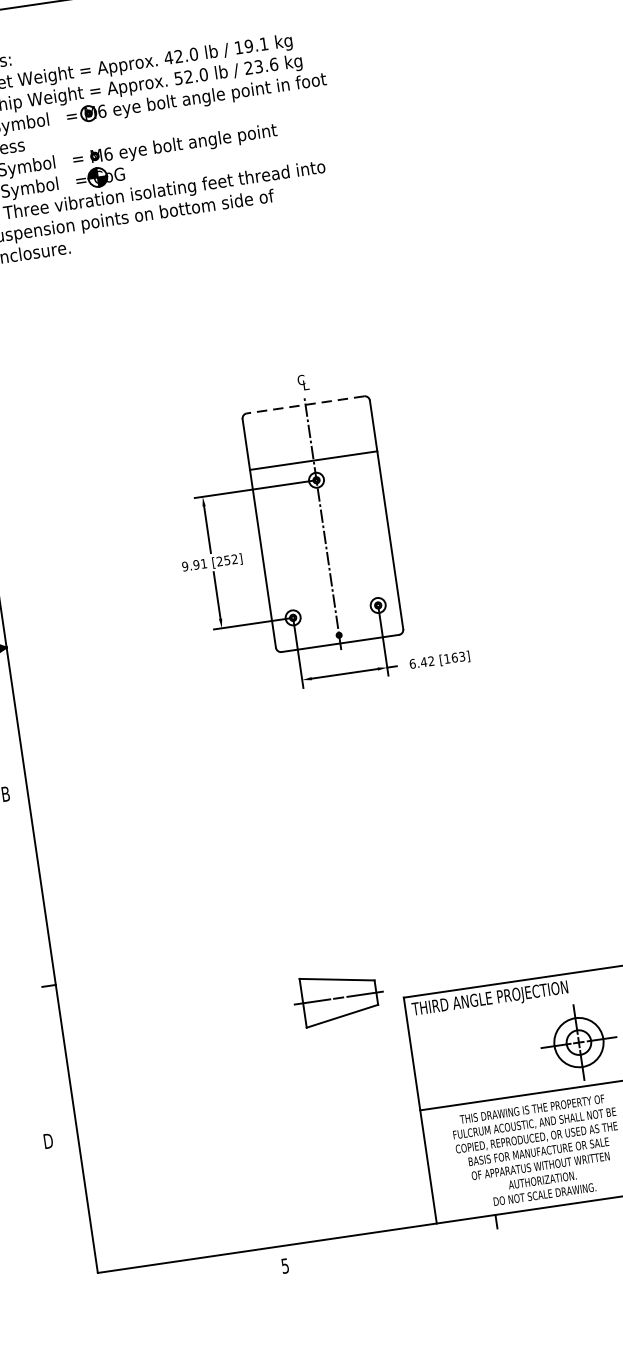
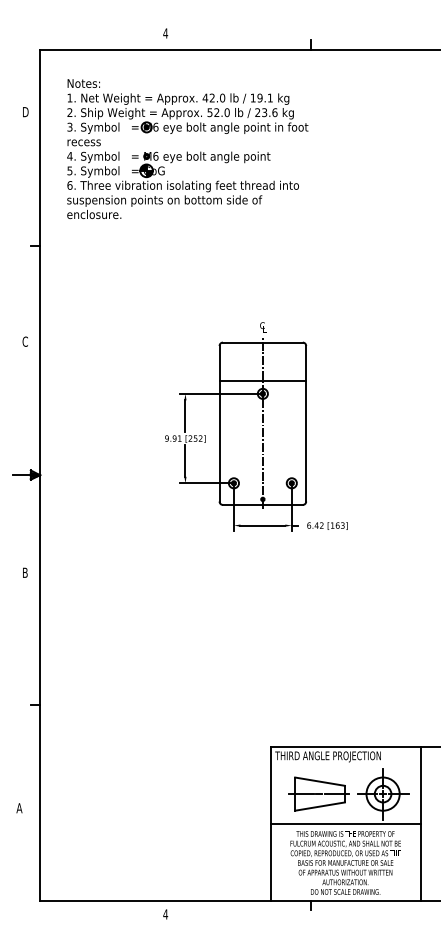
line: (304, 404) -> (262, 342), dashed -> solid
part: (337, 997) -> (318, 793), moved
text: (47, 1141) -> (19, 808), D -> A
text: (285, 1266) -> (165, 914), 5 -> 4

